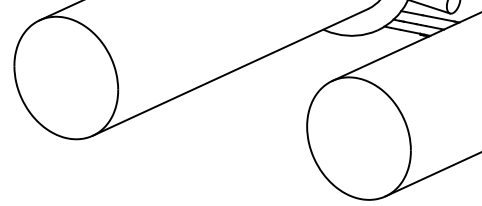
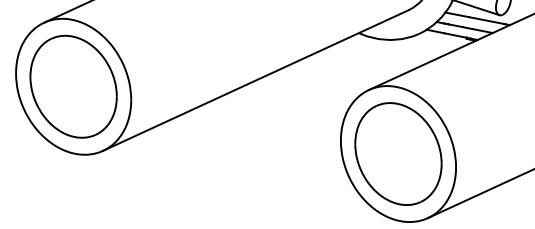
part: (66, 77) -> (73, 86), added
part: (359, 138) -> (398, 153), added

